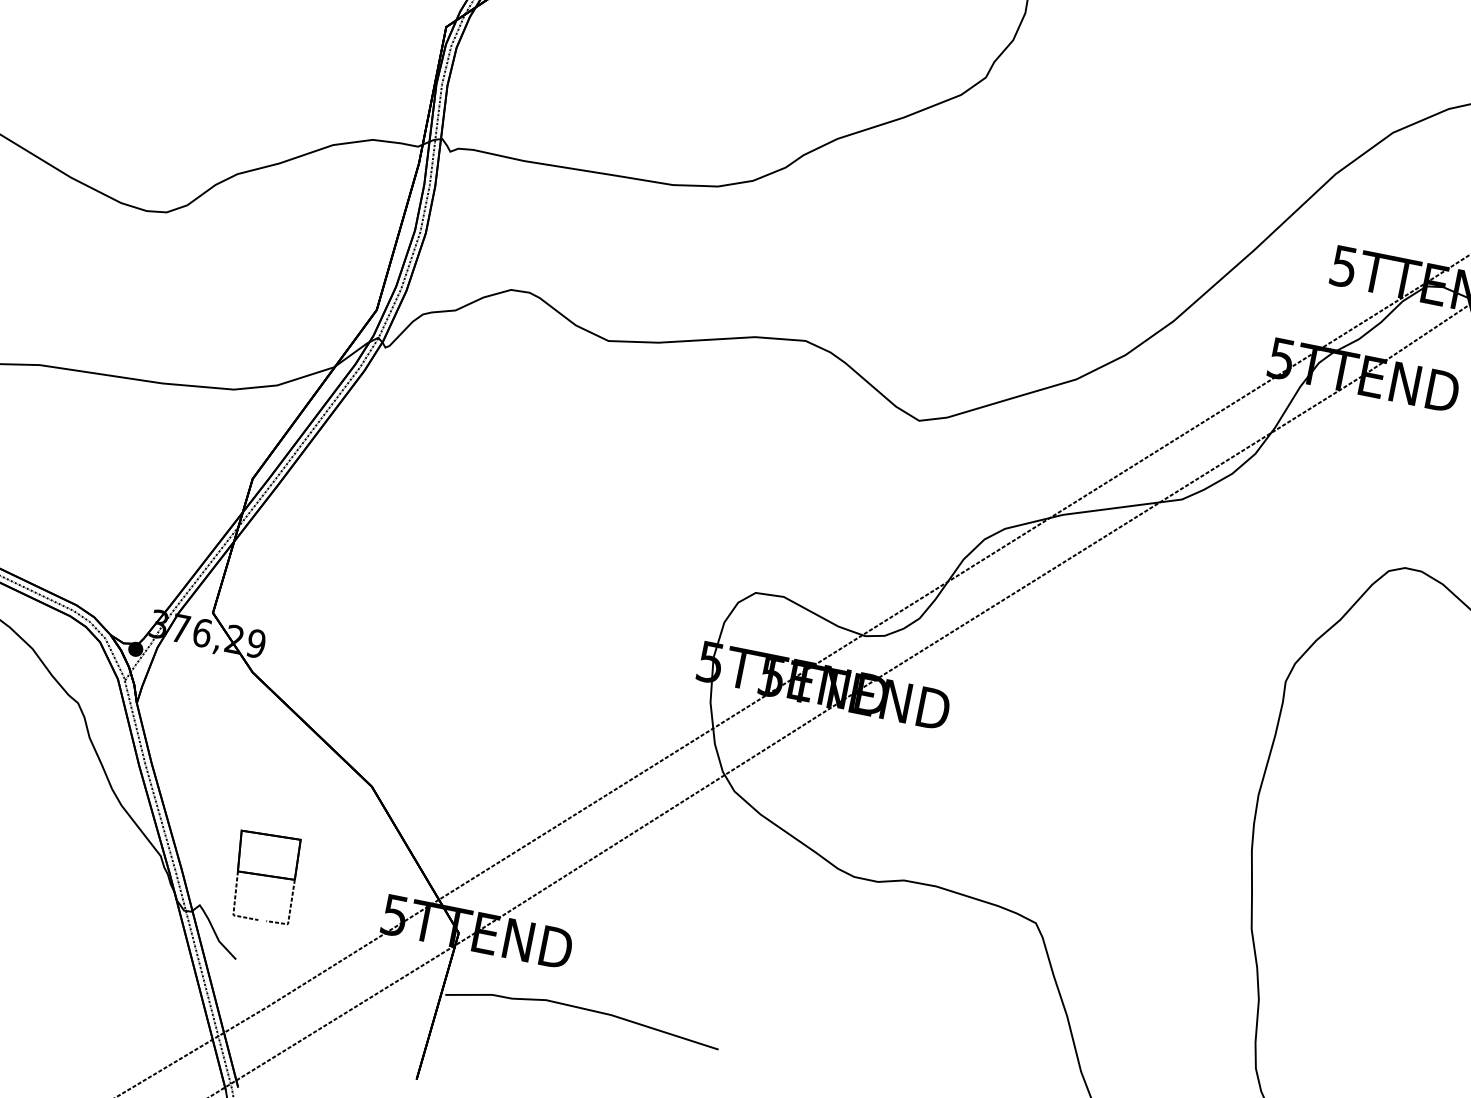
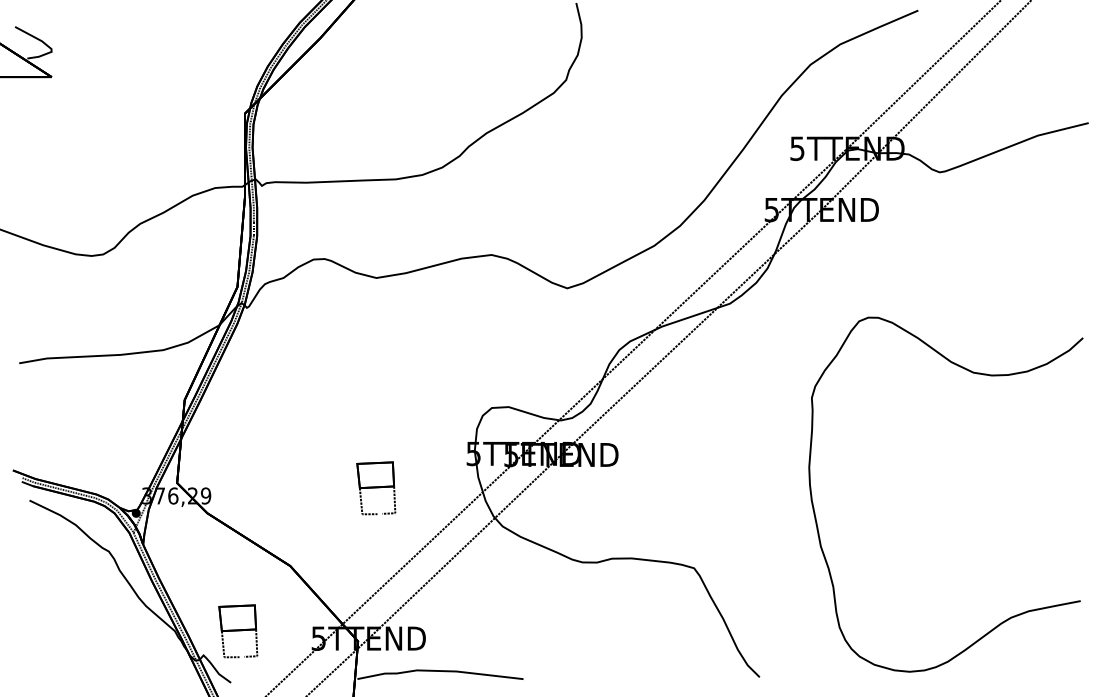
part: (539, 687) -> (376, 488), added

